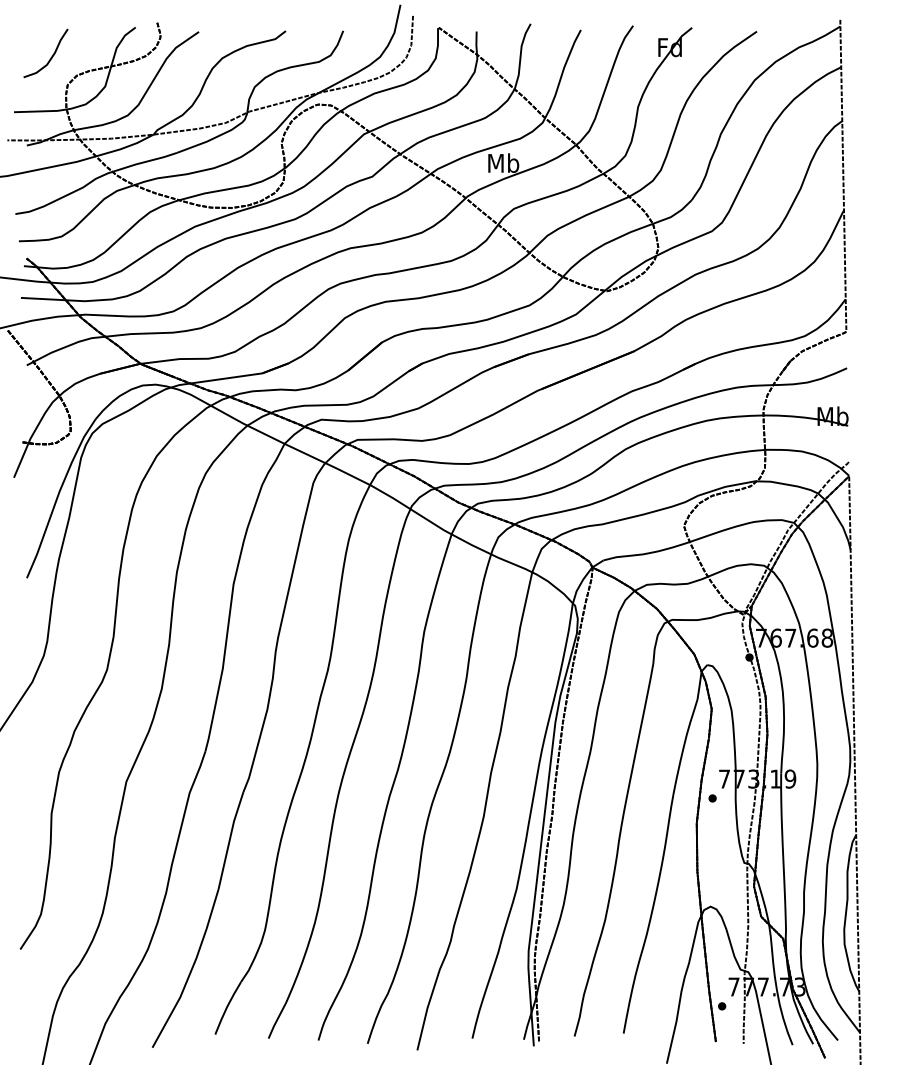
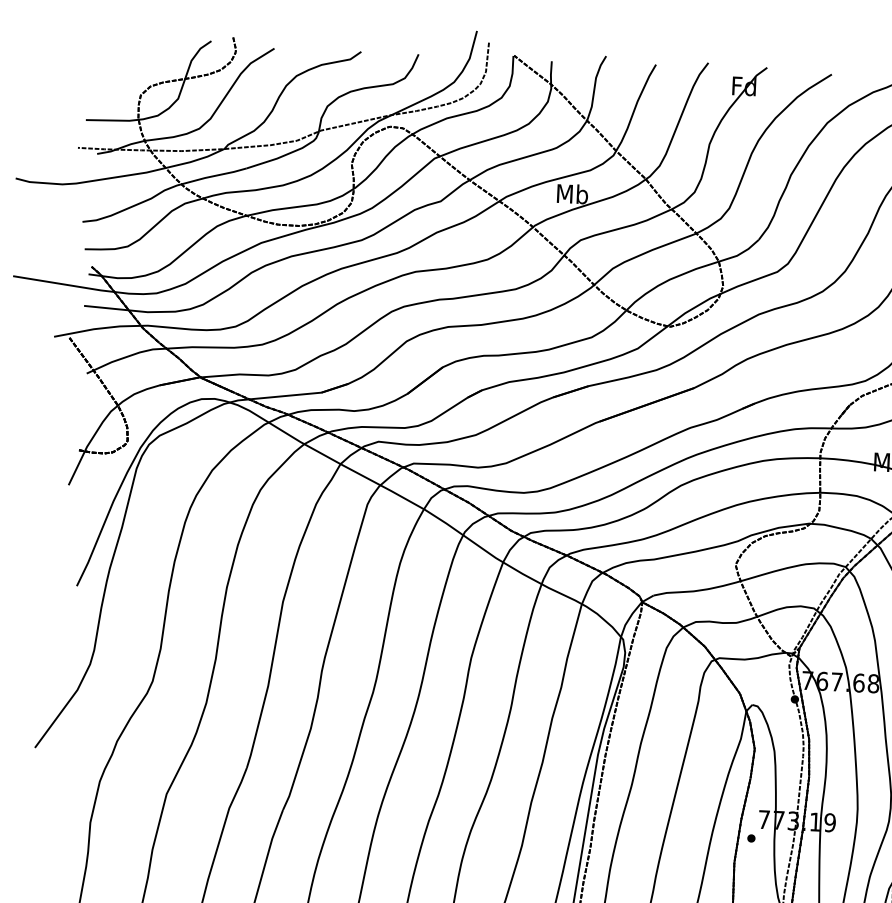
curve: (50, 57) -> (124, 67), removed

